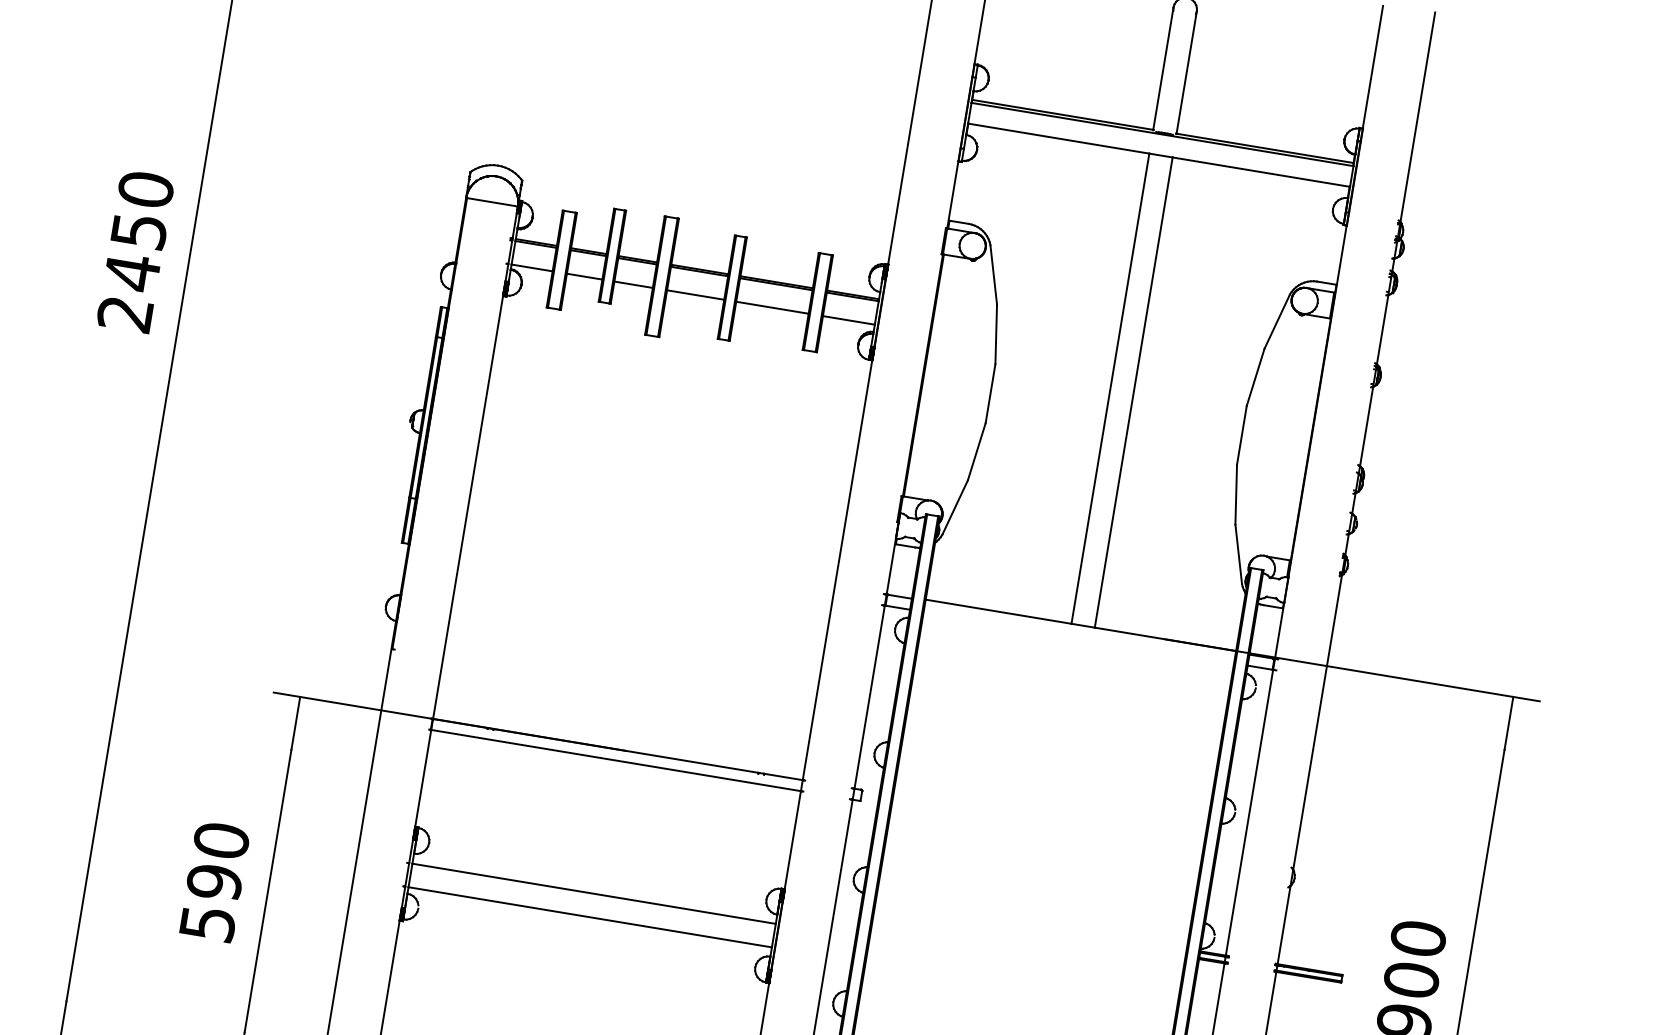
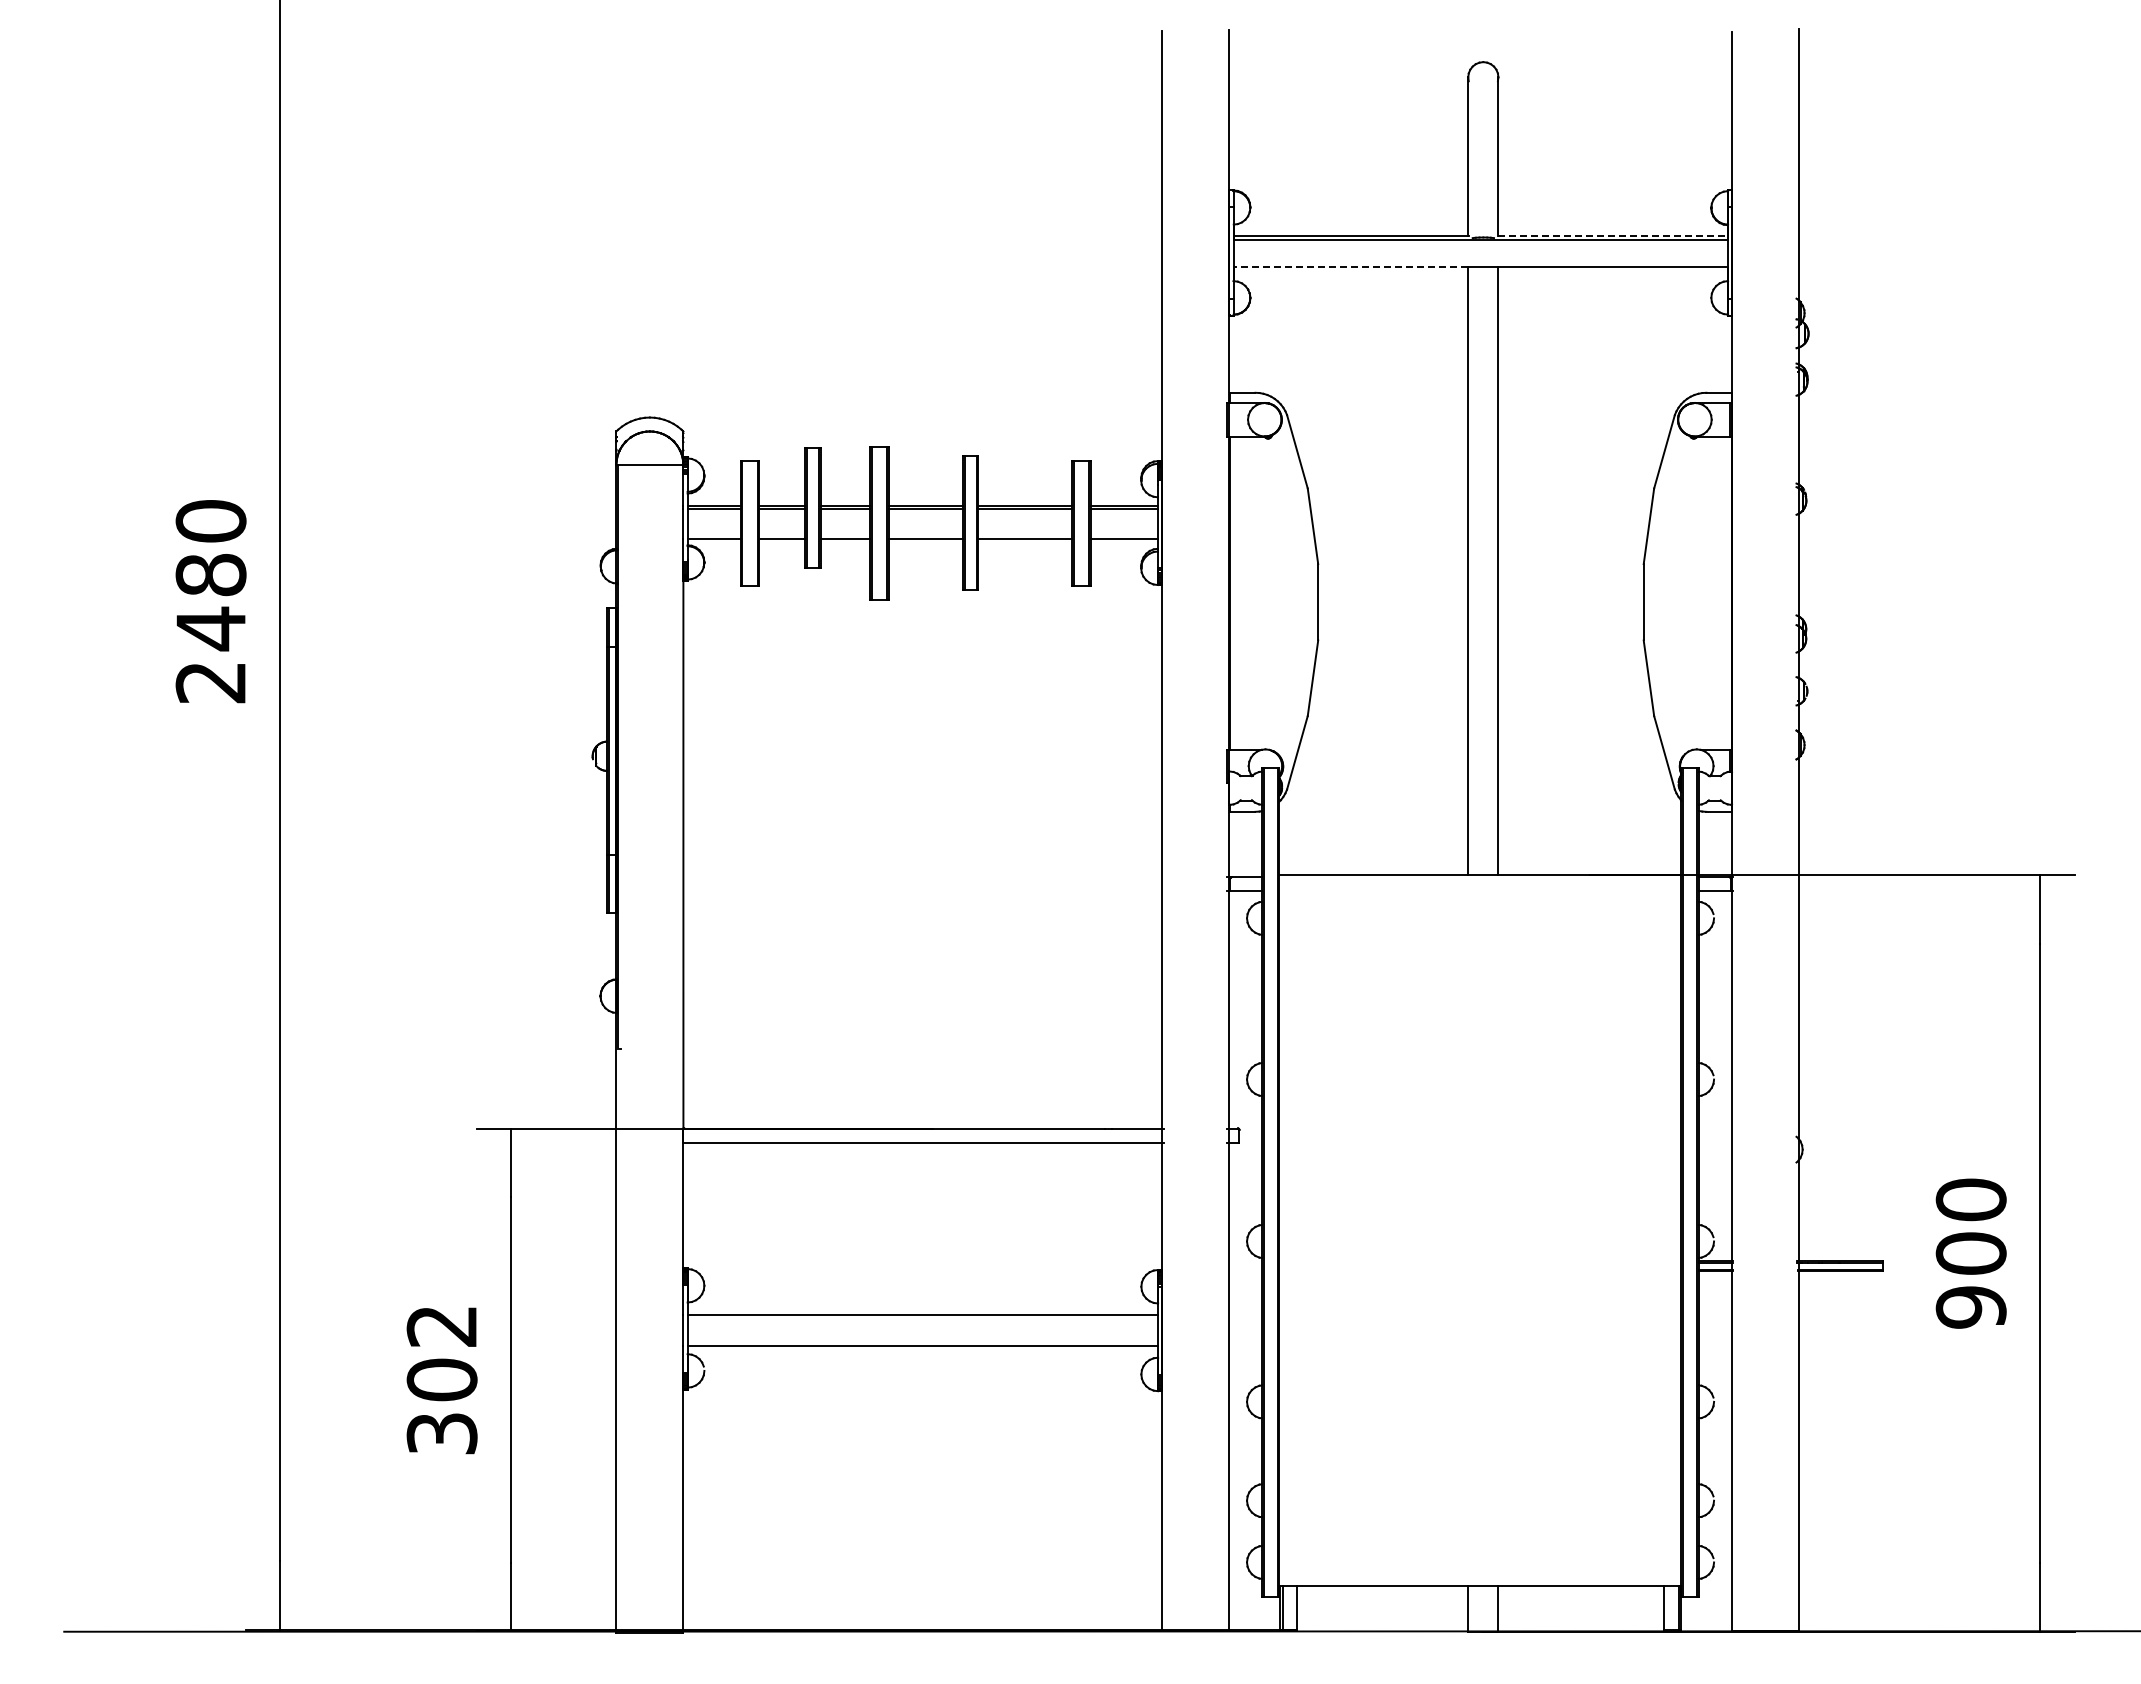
line: (1058, 138) -> (1350, 266), solid -> dashed
line: (1265, 148) -> (1613, 235), solid -> dashed
text: (138, 231) -> (210, 575), 2450 -> 2480
text: (214, 881) -> (441, 1379), 590 -> 302

